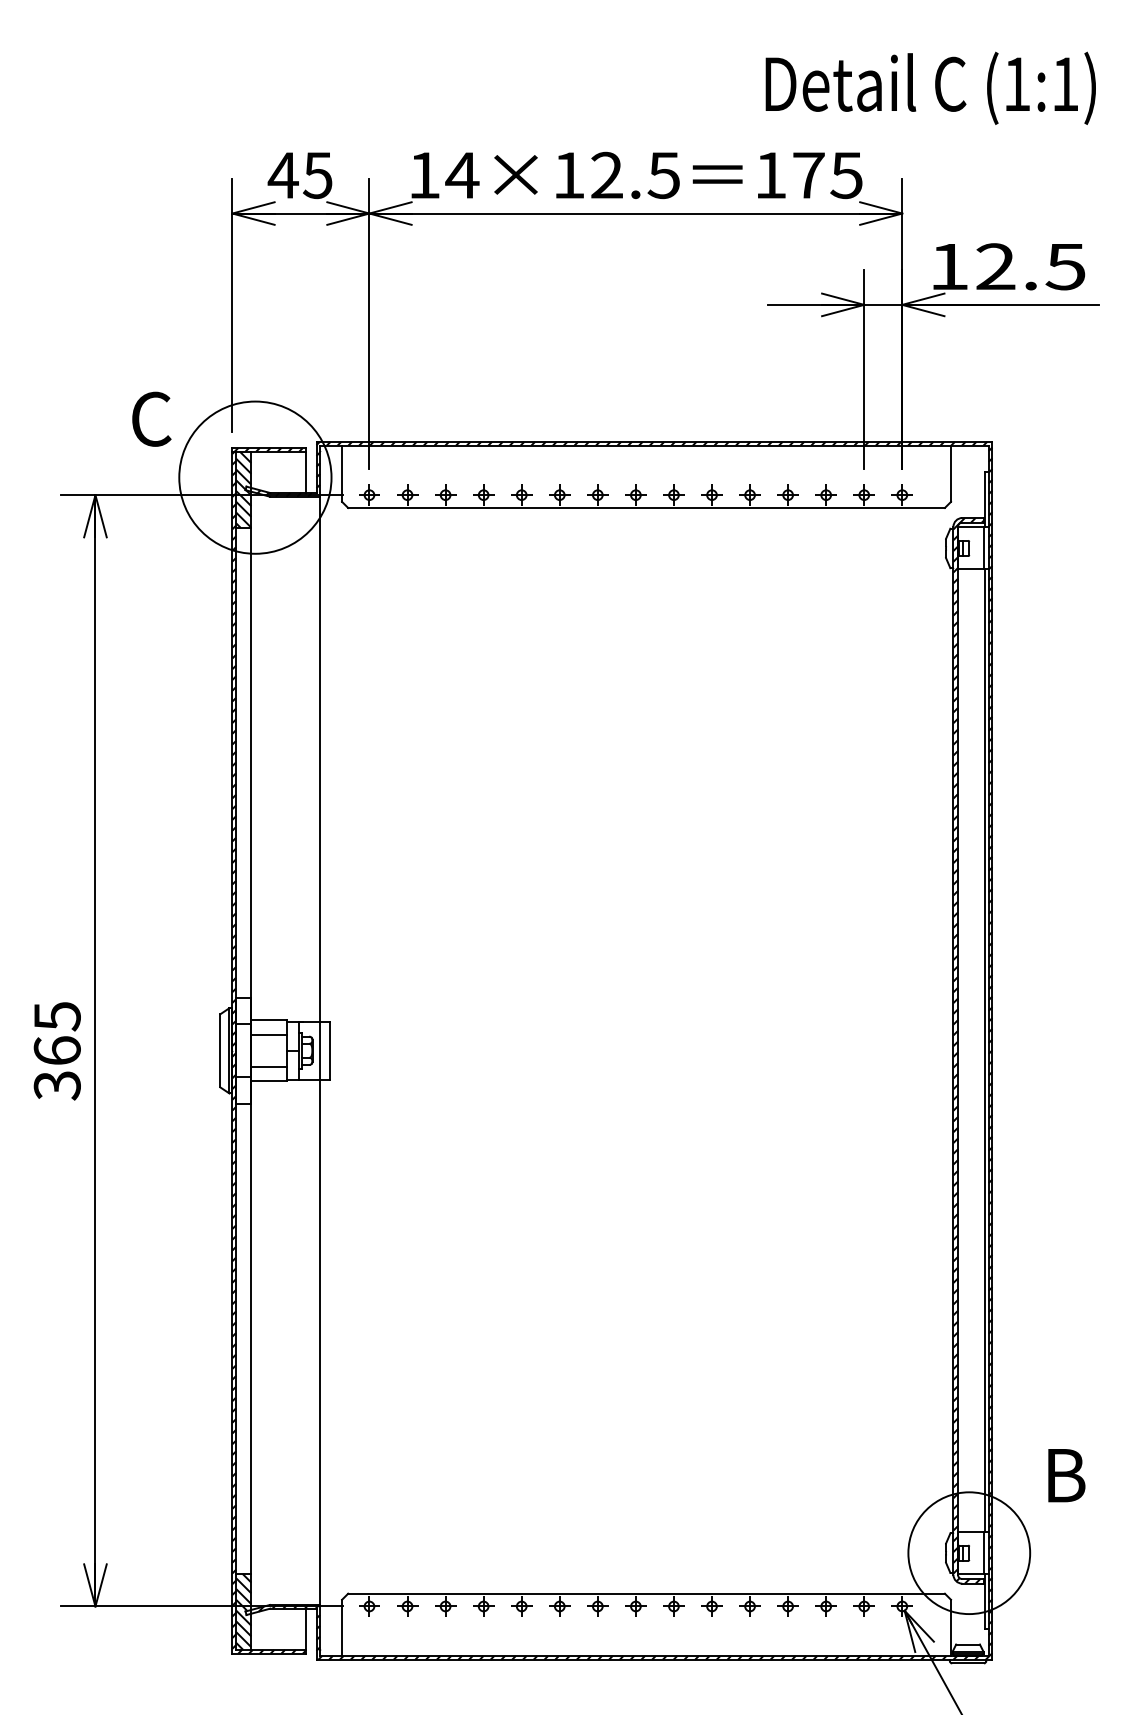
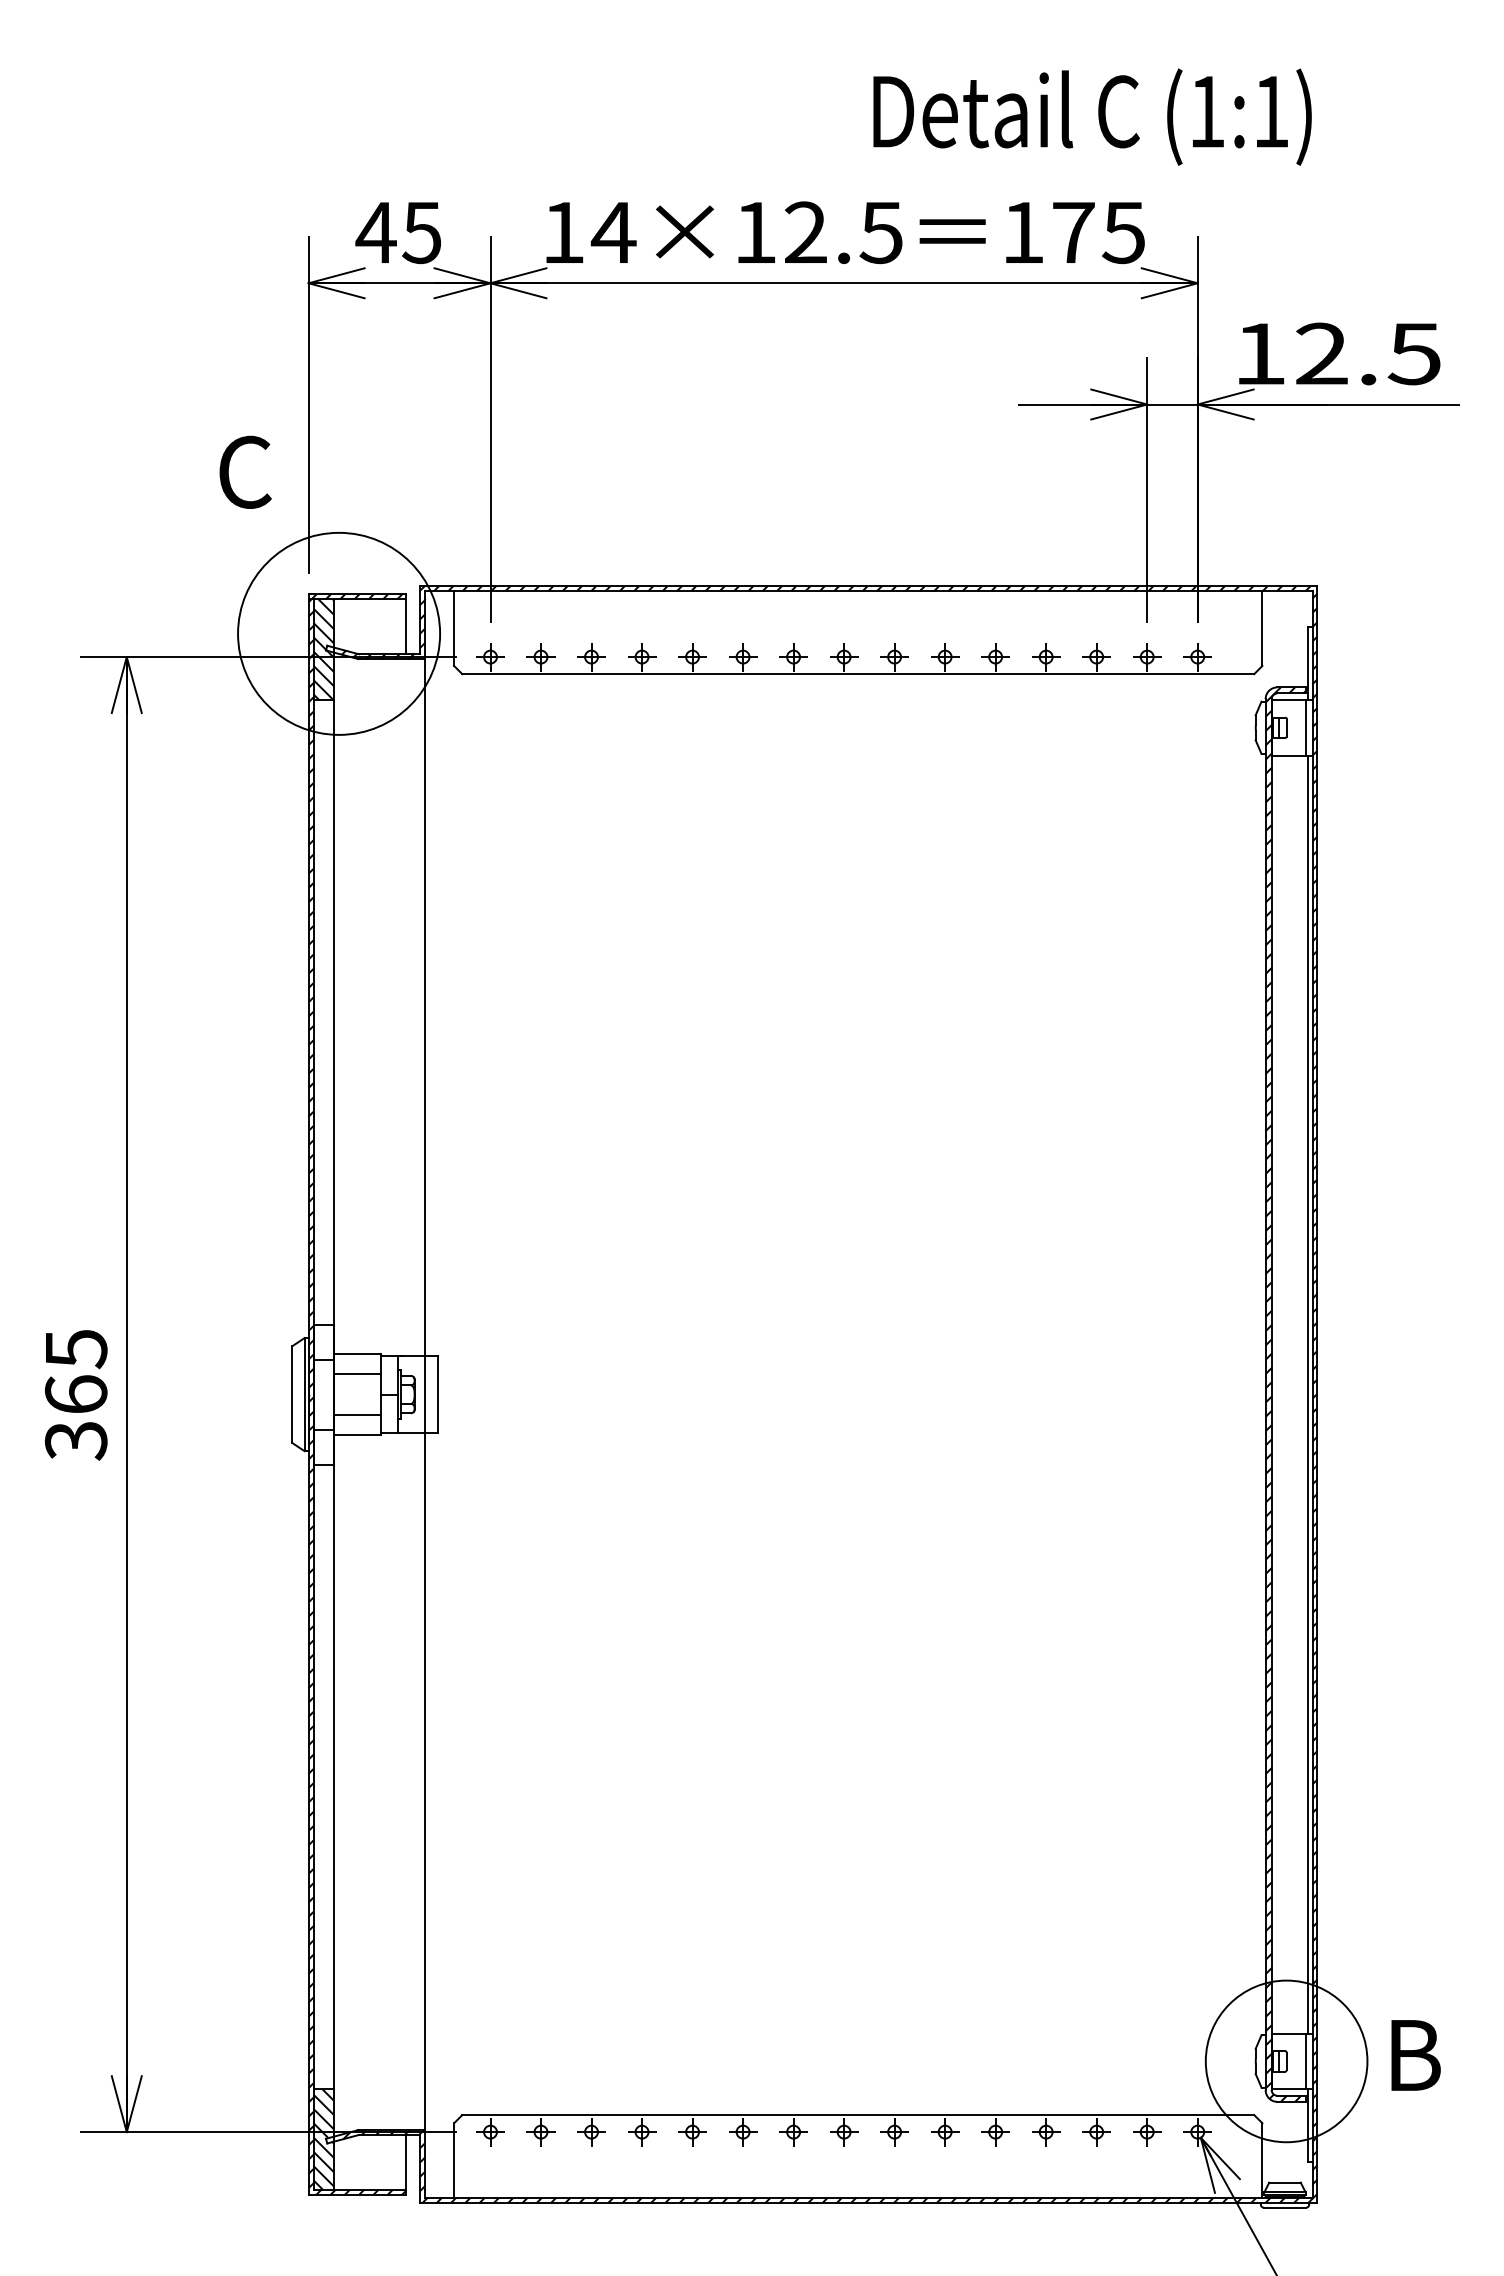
text: (930, 87) -> (1092, 116), moved
text: (151, 418) -> (245, 471), moved
text: (1066, 1475) -> (1415, 2055), moved

